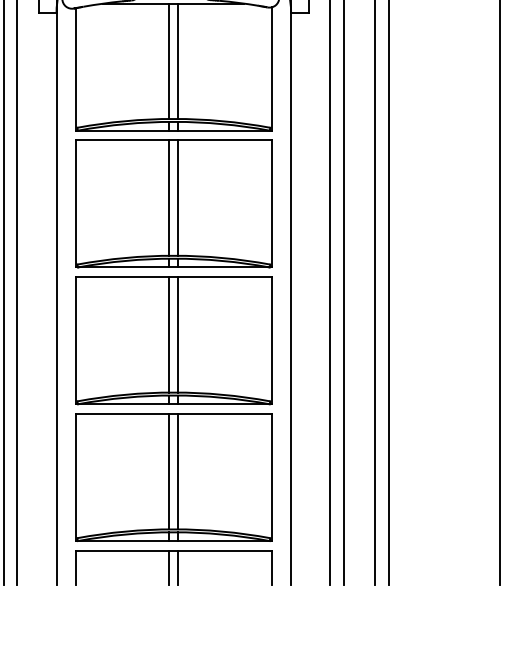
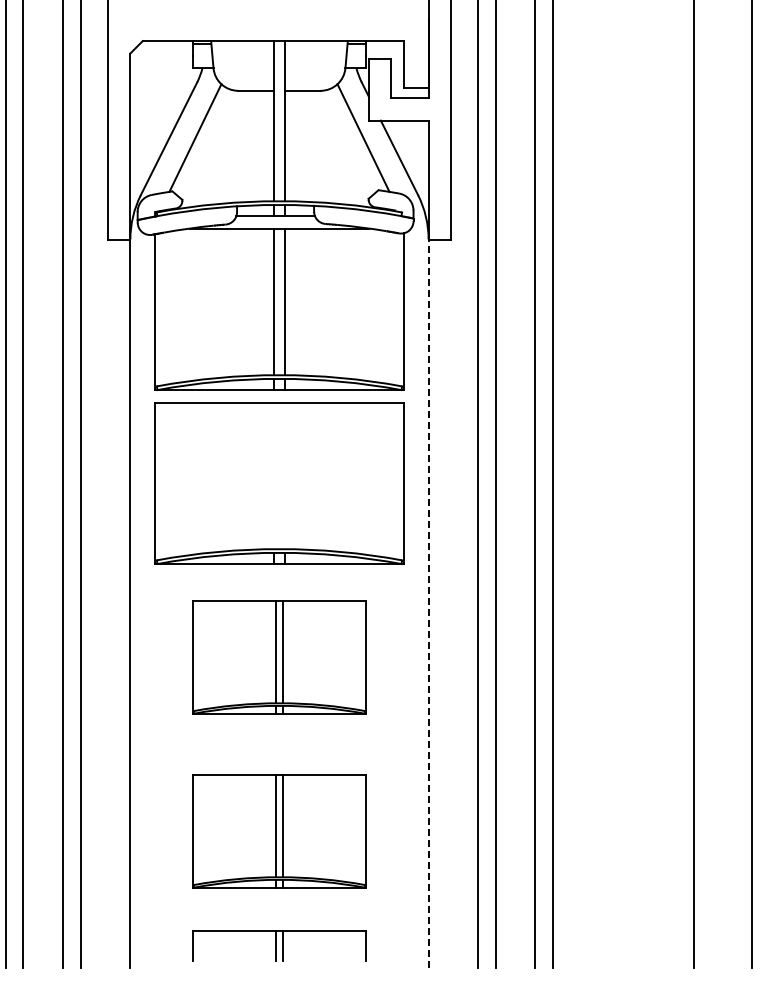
line: (169, 197) -> (273, 475), removed
line: (178, 197) -> (285, 475), removed
line: (291, 298) -> (428, 603), solid -> dashed
part: (173, 340) -> (279, 656), size x0.7
part: (173, 477) -> (279, 830), size x0.7
part: (173, 567) -> (279, 945), size x0.7

